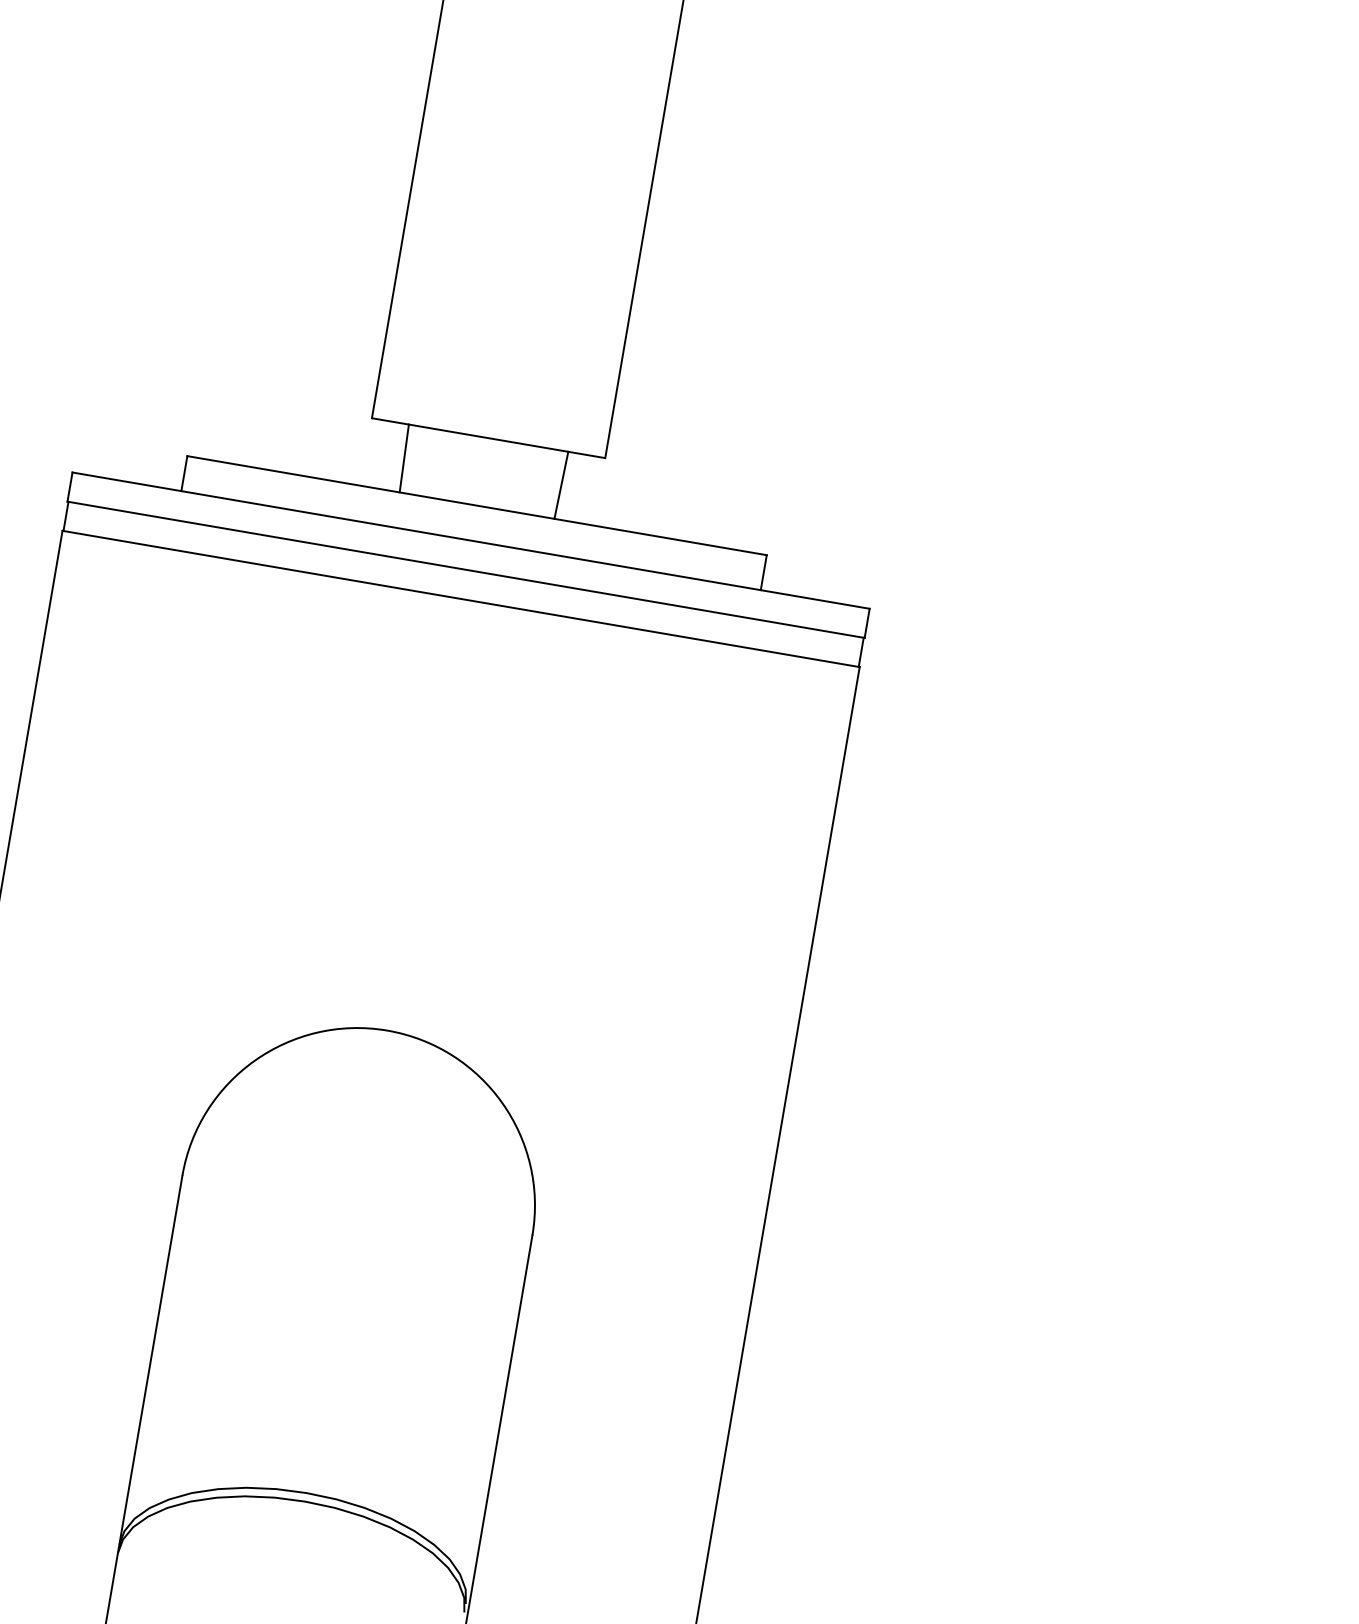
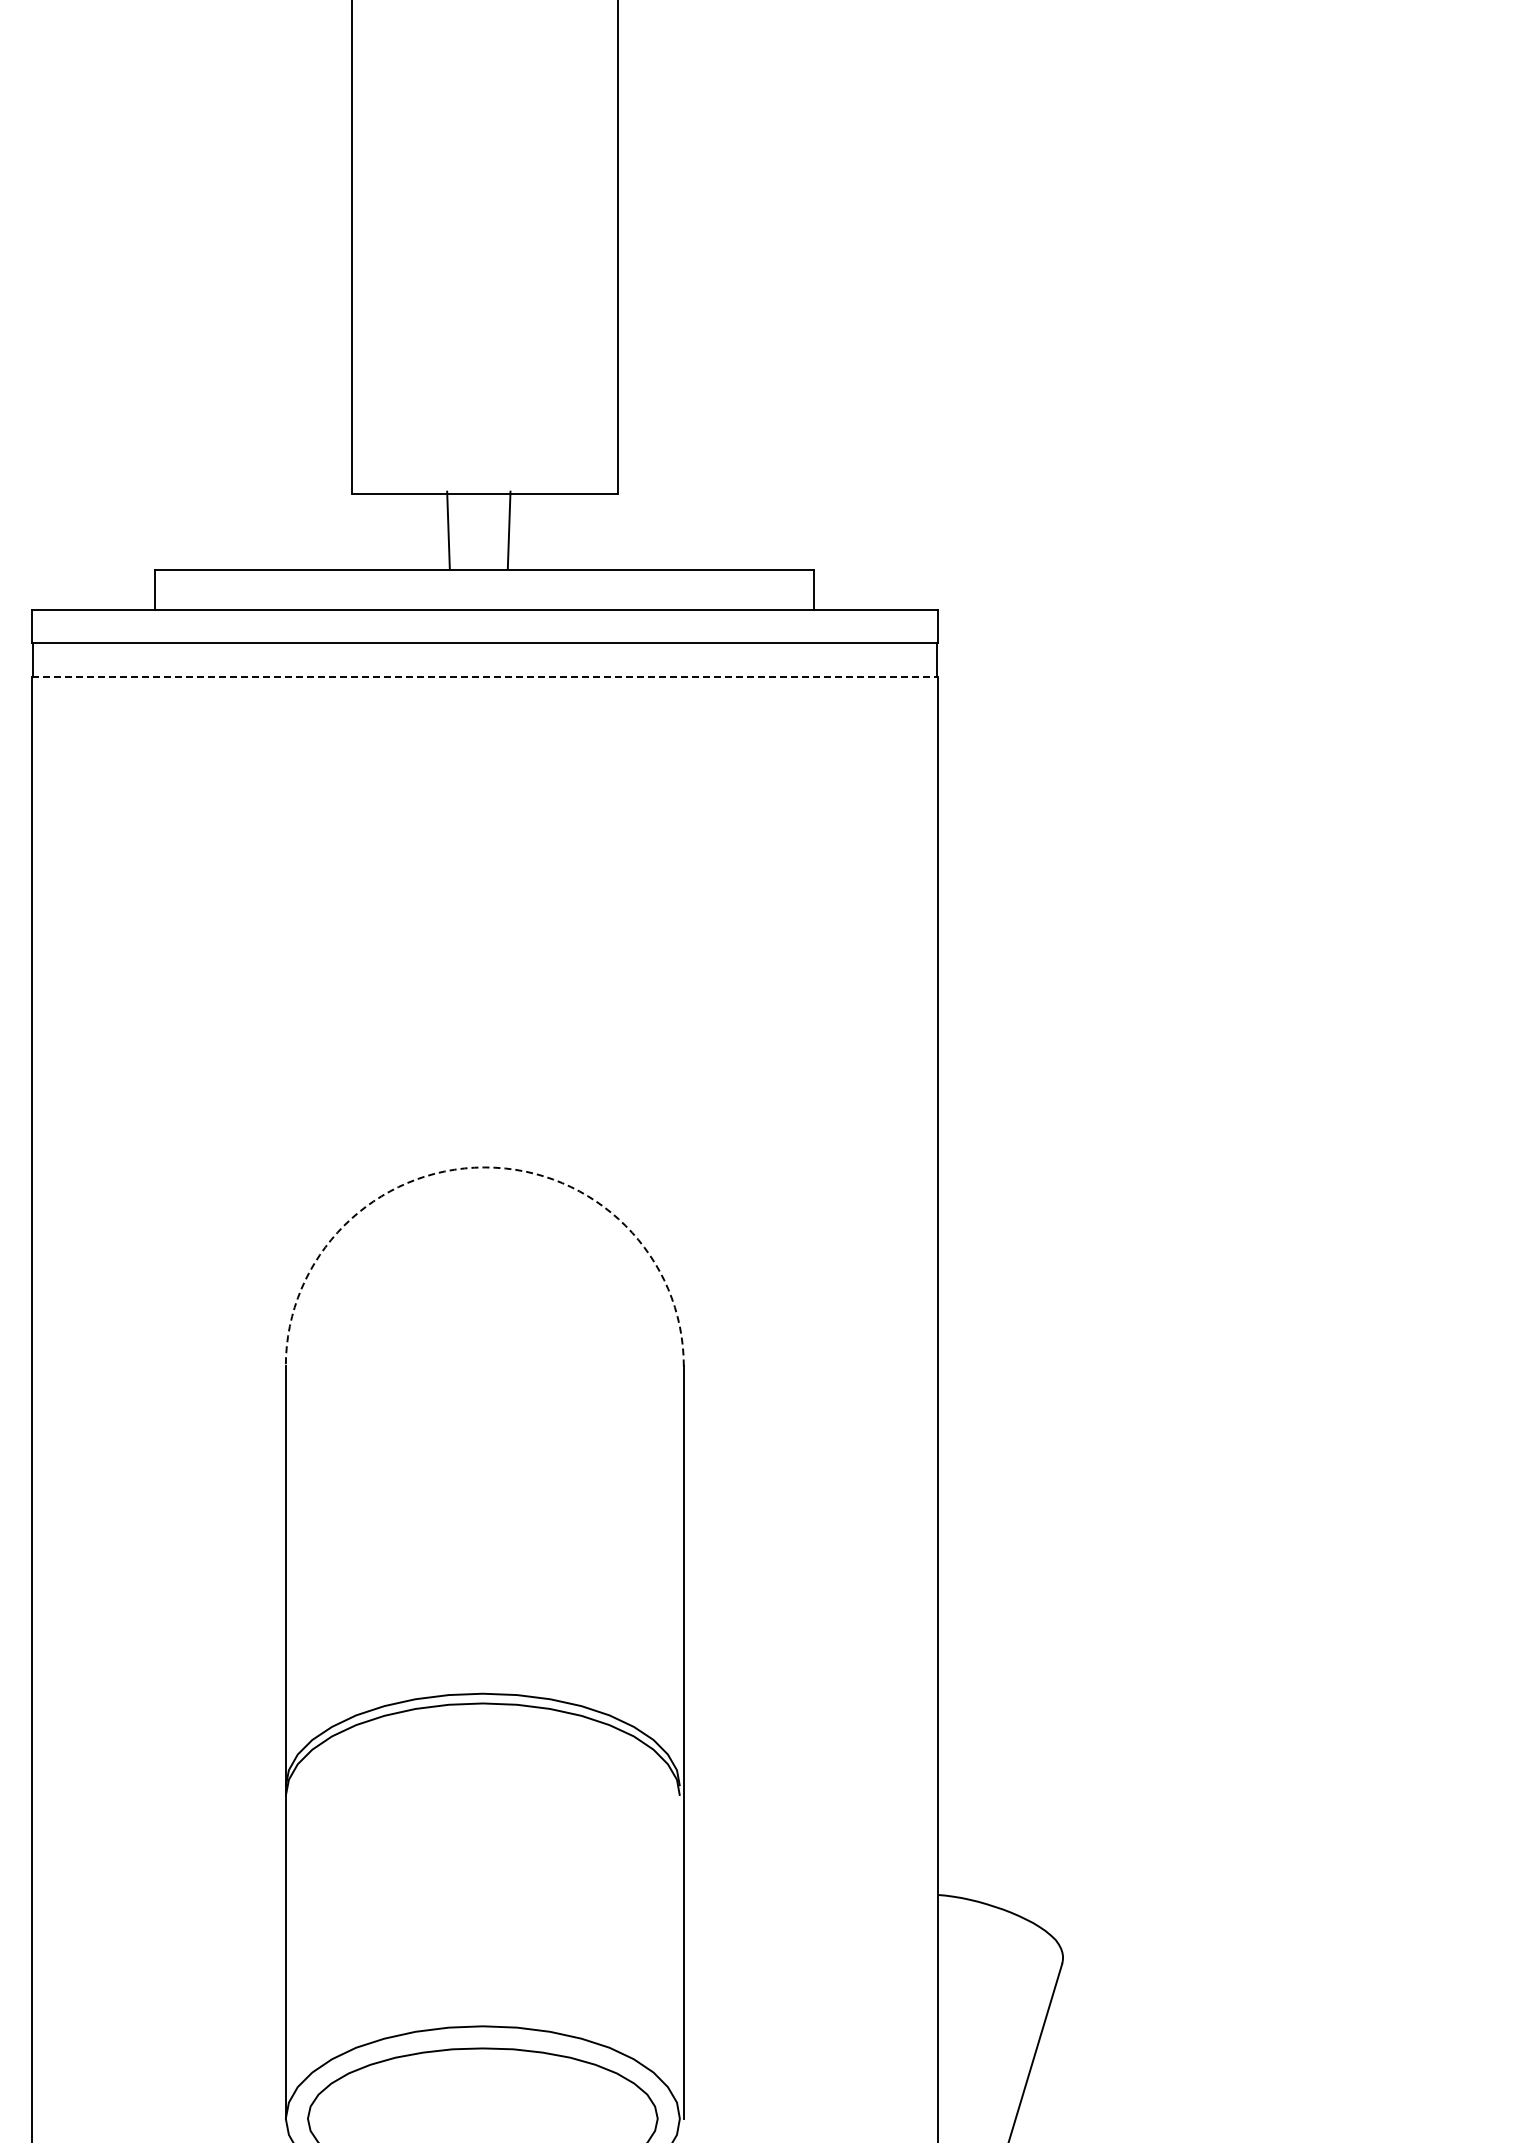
line: (404, 458) -> (448, 529), moved
line: (560, 484) -> (508, 529), moved
line: (461, 599) -> (485, 676), solid -> dashed
arc: (387, 1030) -> (484, 1167), solid -> dashed

